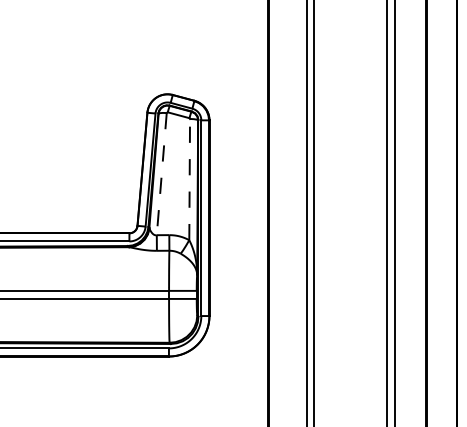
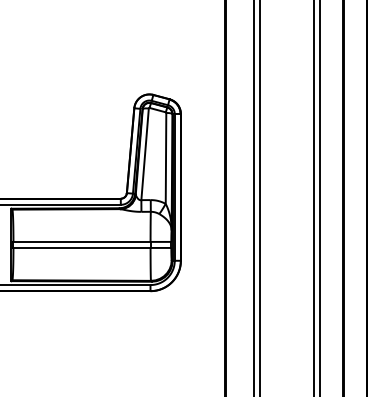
line: (162, 174) -> (145, 154), dashed -> solid
line: (190, 178) -> (166, 157), dashed -> solid

